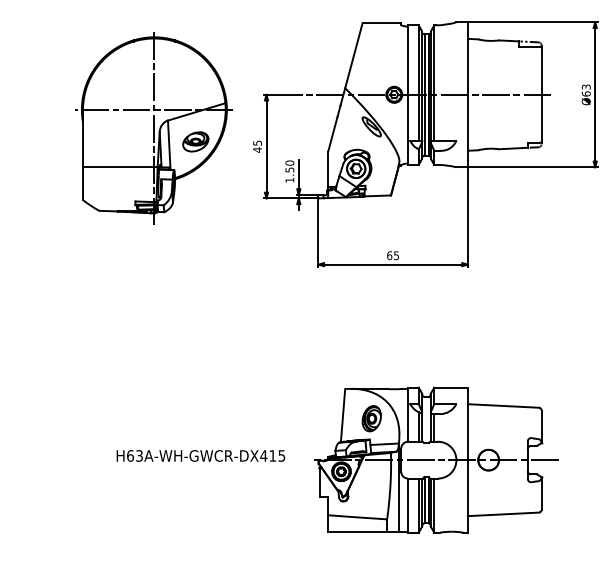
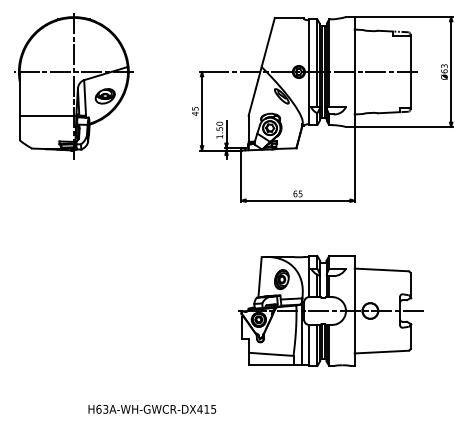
part: (153, 128) -> (73, 86), moved
text: (200, 455) -> (152, 409), moved
part: (436, 459) -> (330, 310), moved

